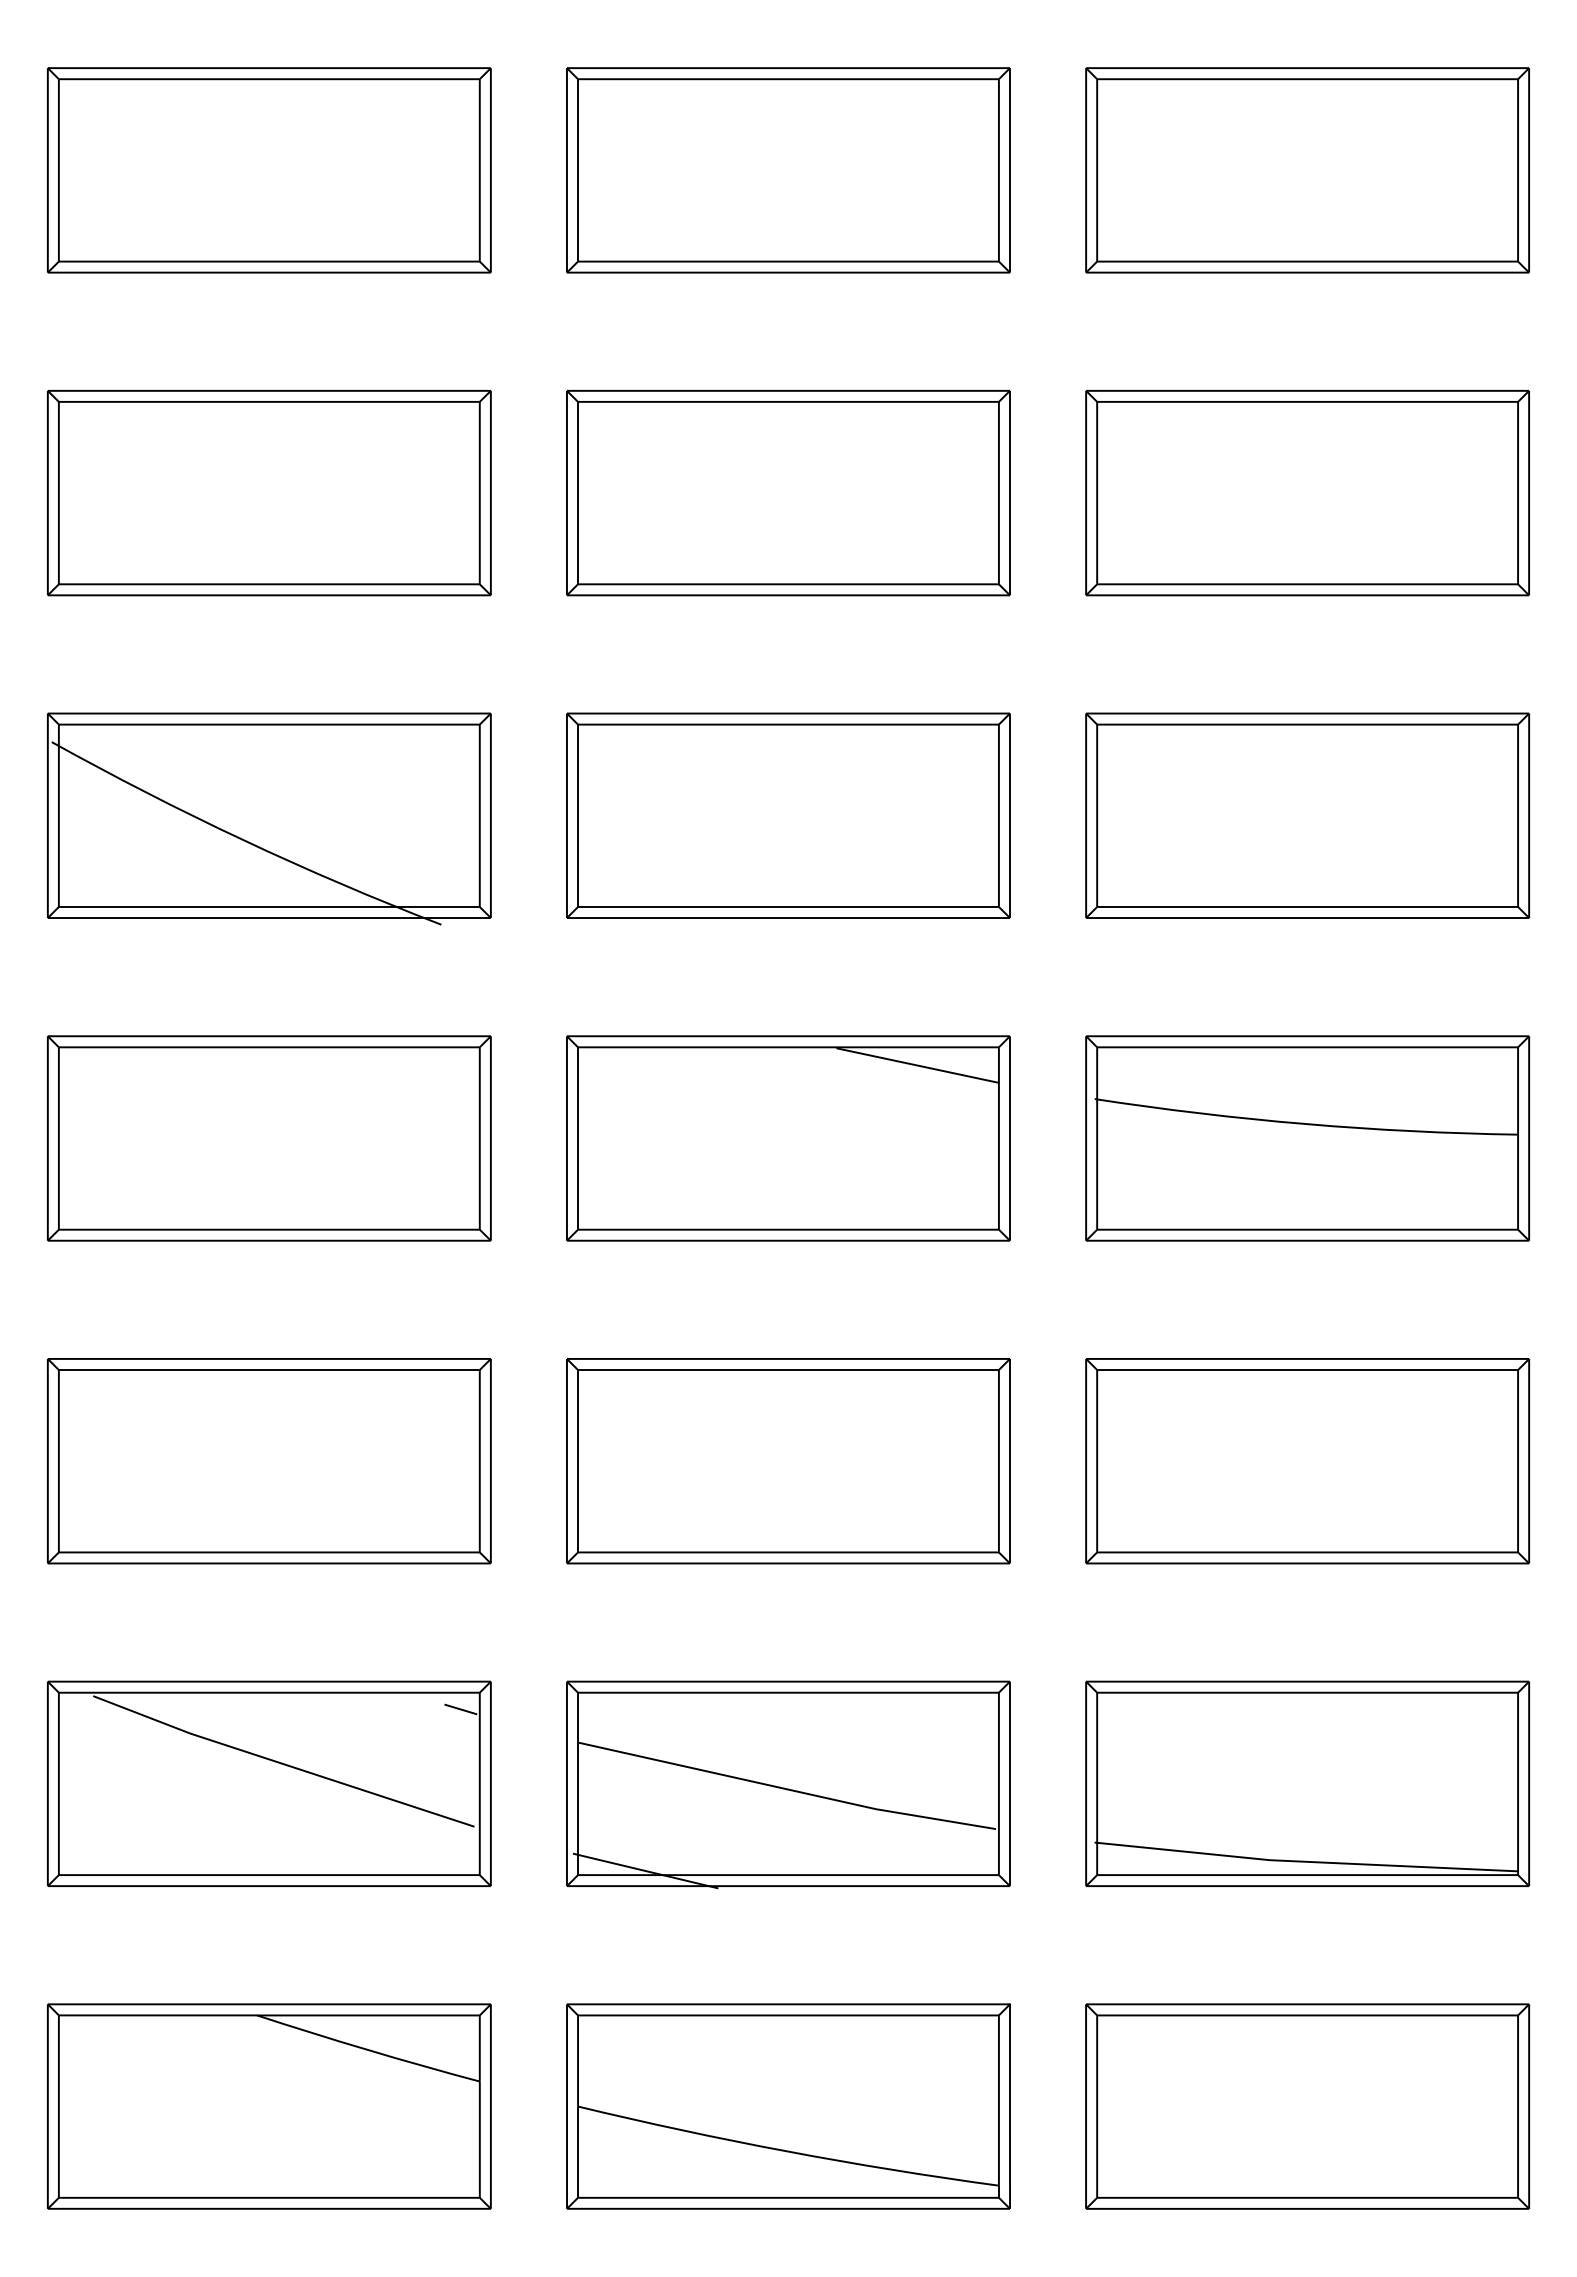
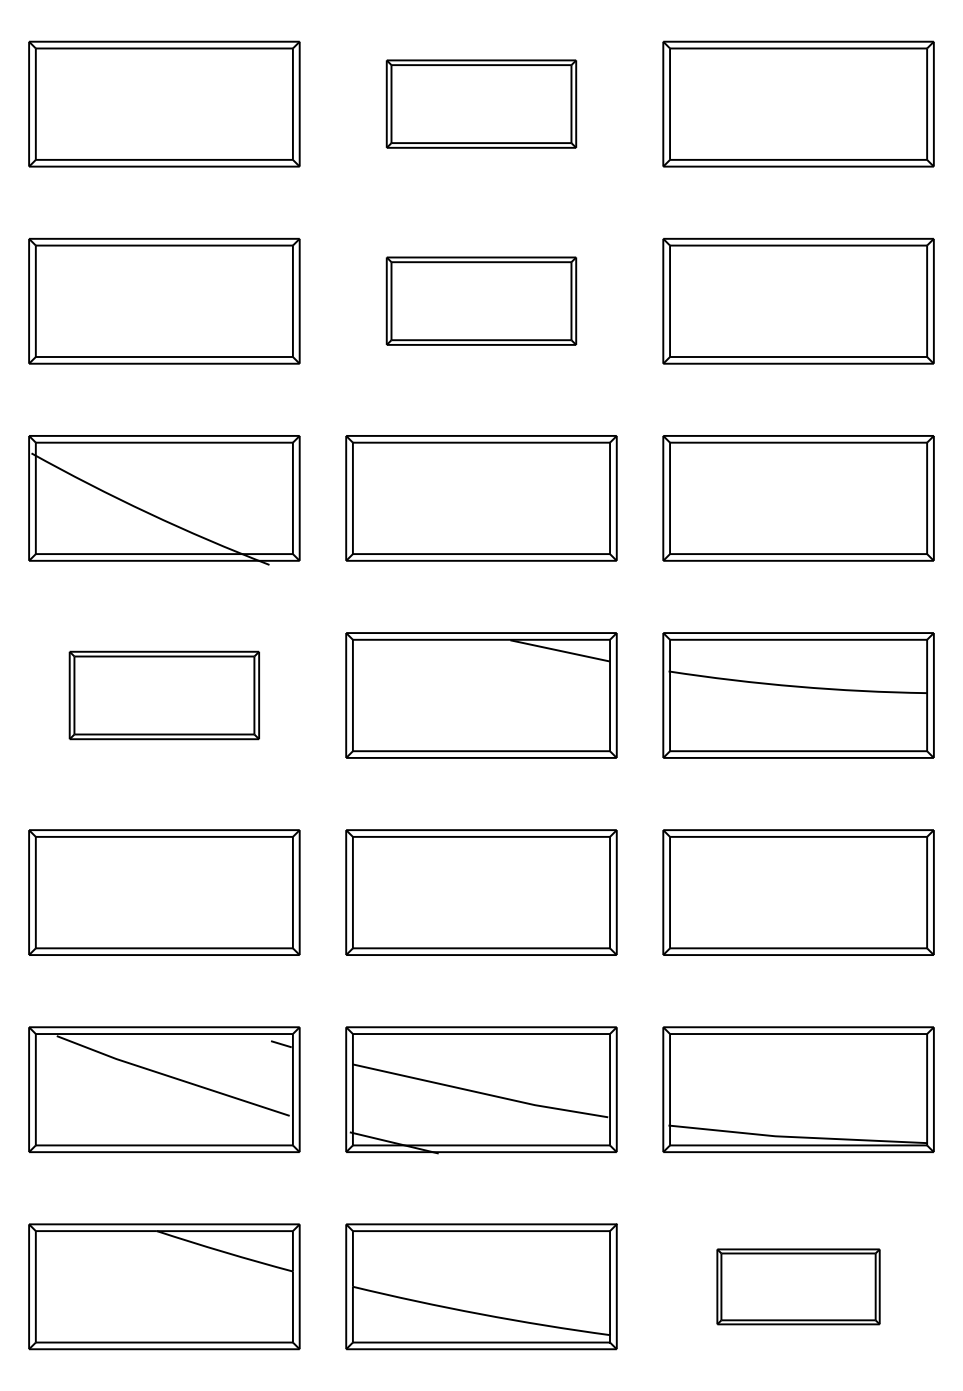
part: (788, 169) -> (481, 103), size x0.7
part: (788, 491) -> (481, 300), size x0.7
part: (269, 1138) -> (164, 695), size x0.7
part: (1307, 2106) -> (798, 1286), size x0.6

